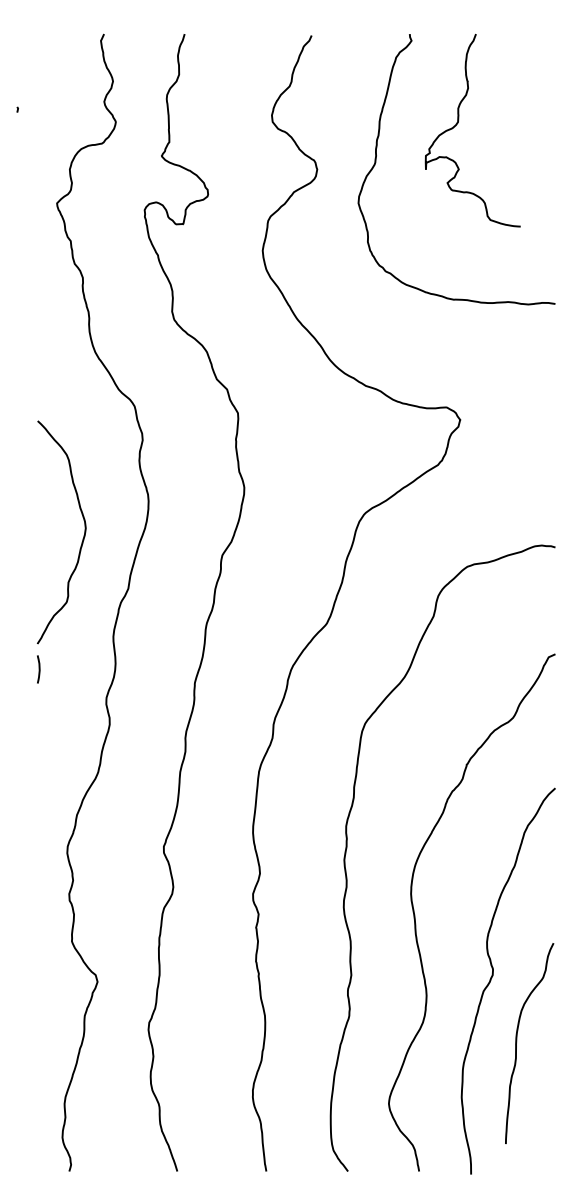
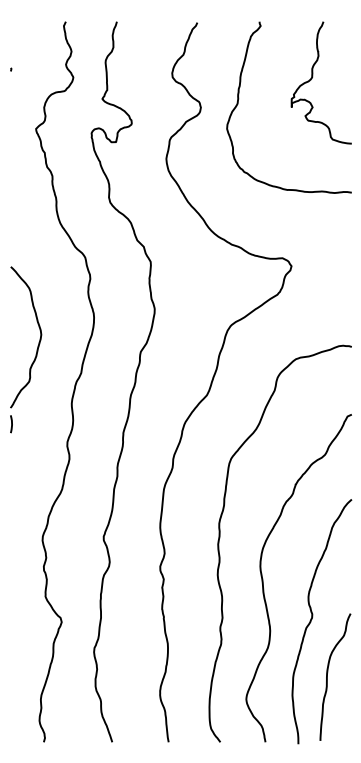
curve: (458, 123) -> (312, 78), moved
part: (78, 551) -> (36, 349), moved
curve: (517, 1042) -> (327, 676), moved

